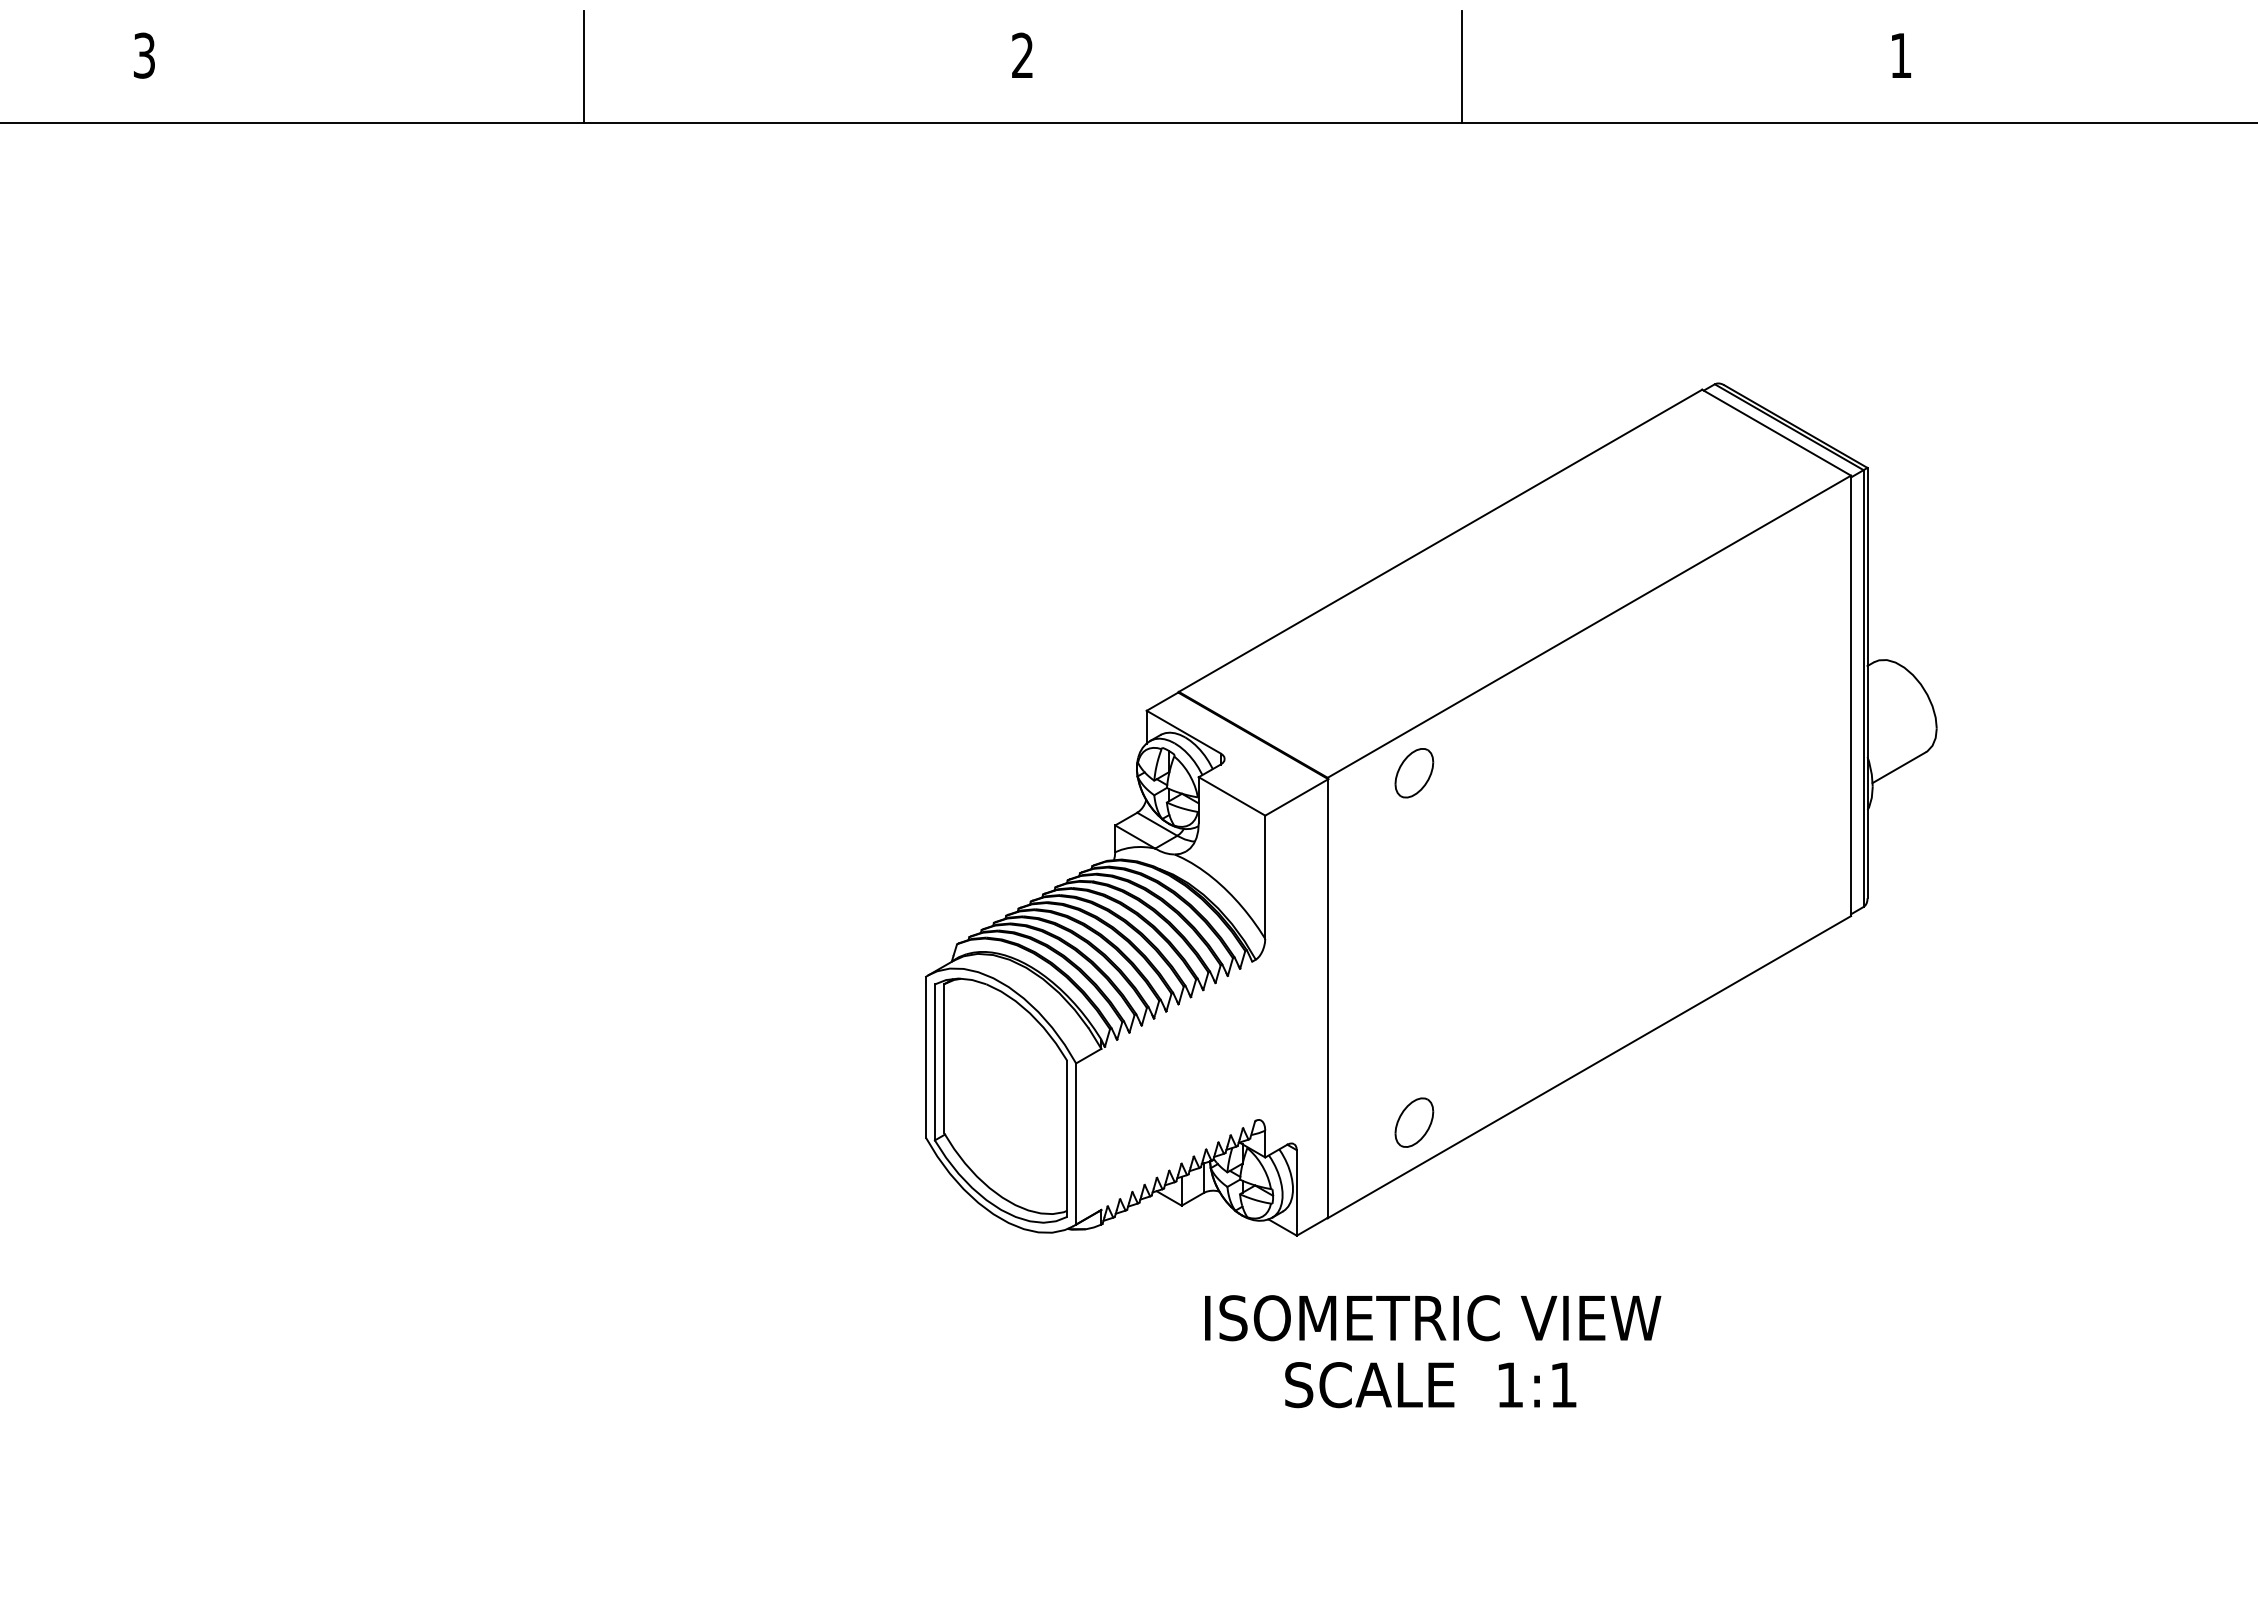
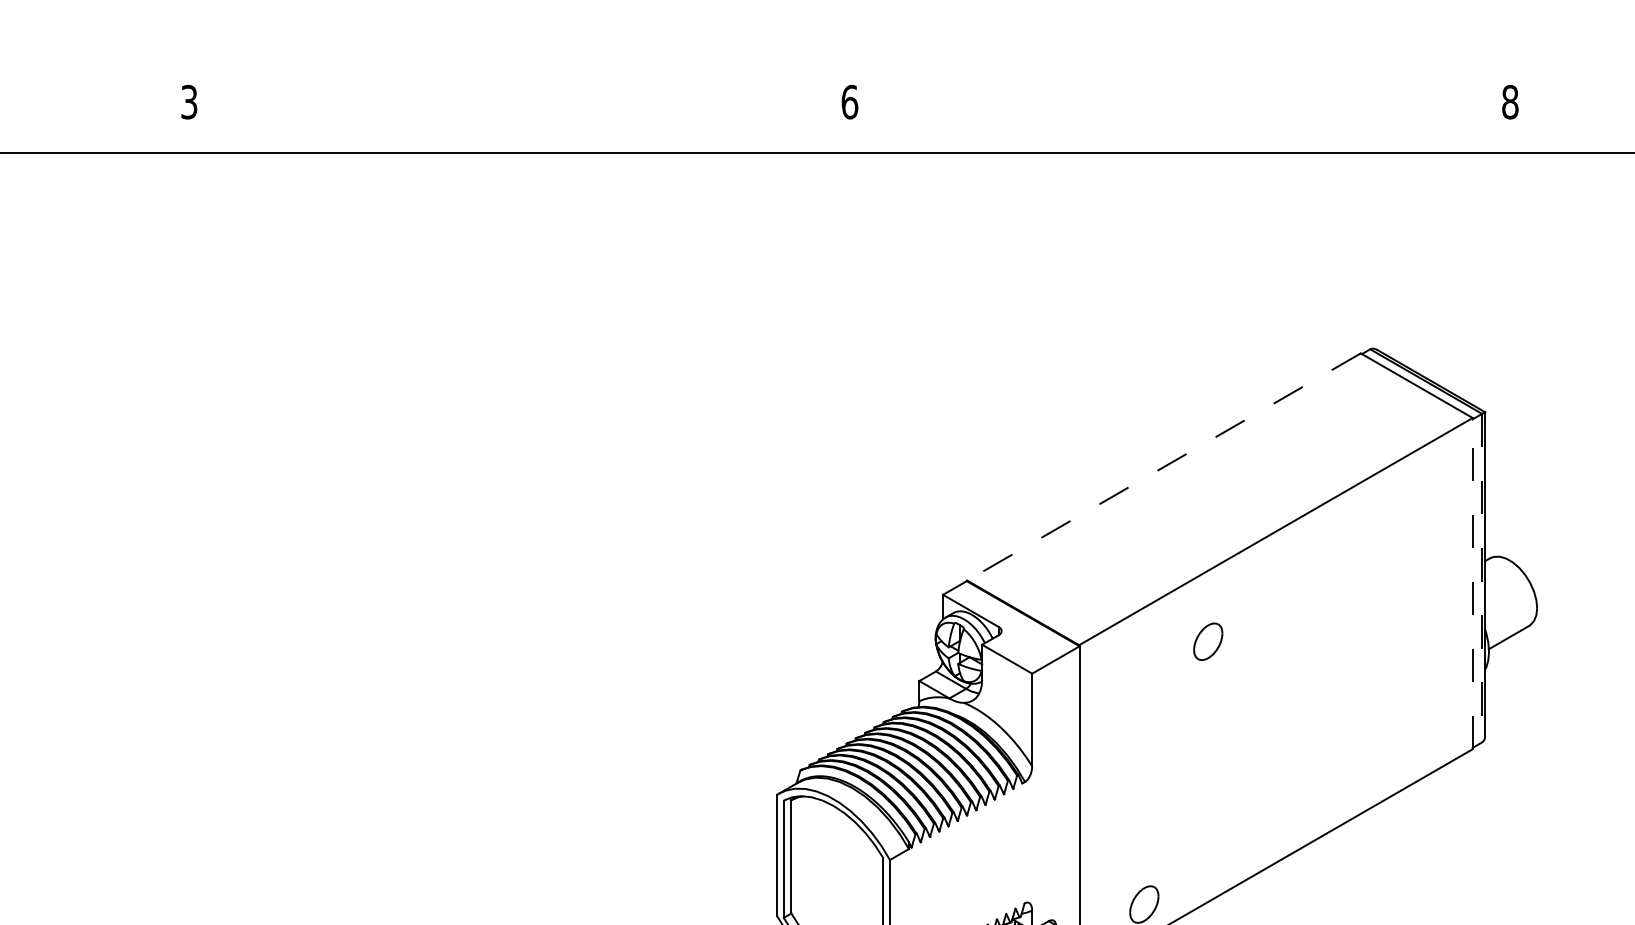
text: (1022, 55) -> (849, 102), 2 -> 6
text: (1901, 55) -> (1510, 102), 1 -> 8
line: (583, 66) -> (519, 110), removed
line: (1462, 66) -> (1180, 110), removed
line: (1440, 541) -> (1163, 467), solid -> dashed
line: (1863, 689) -> (1482, 578), solid -> dashed
line: (1851, 695) -> (1473, 583), solid -> dashed
part: (1414, 773) -> (1208, 641), moved

